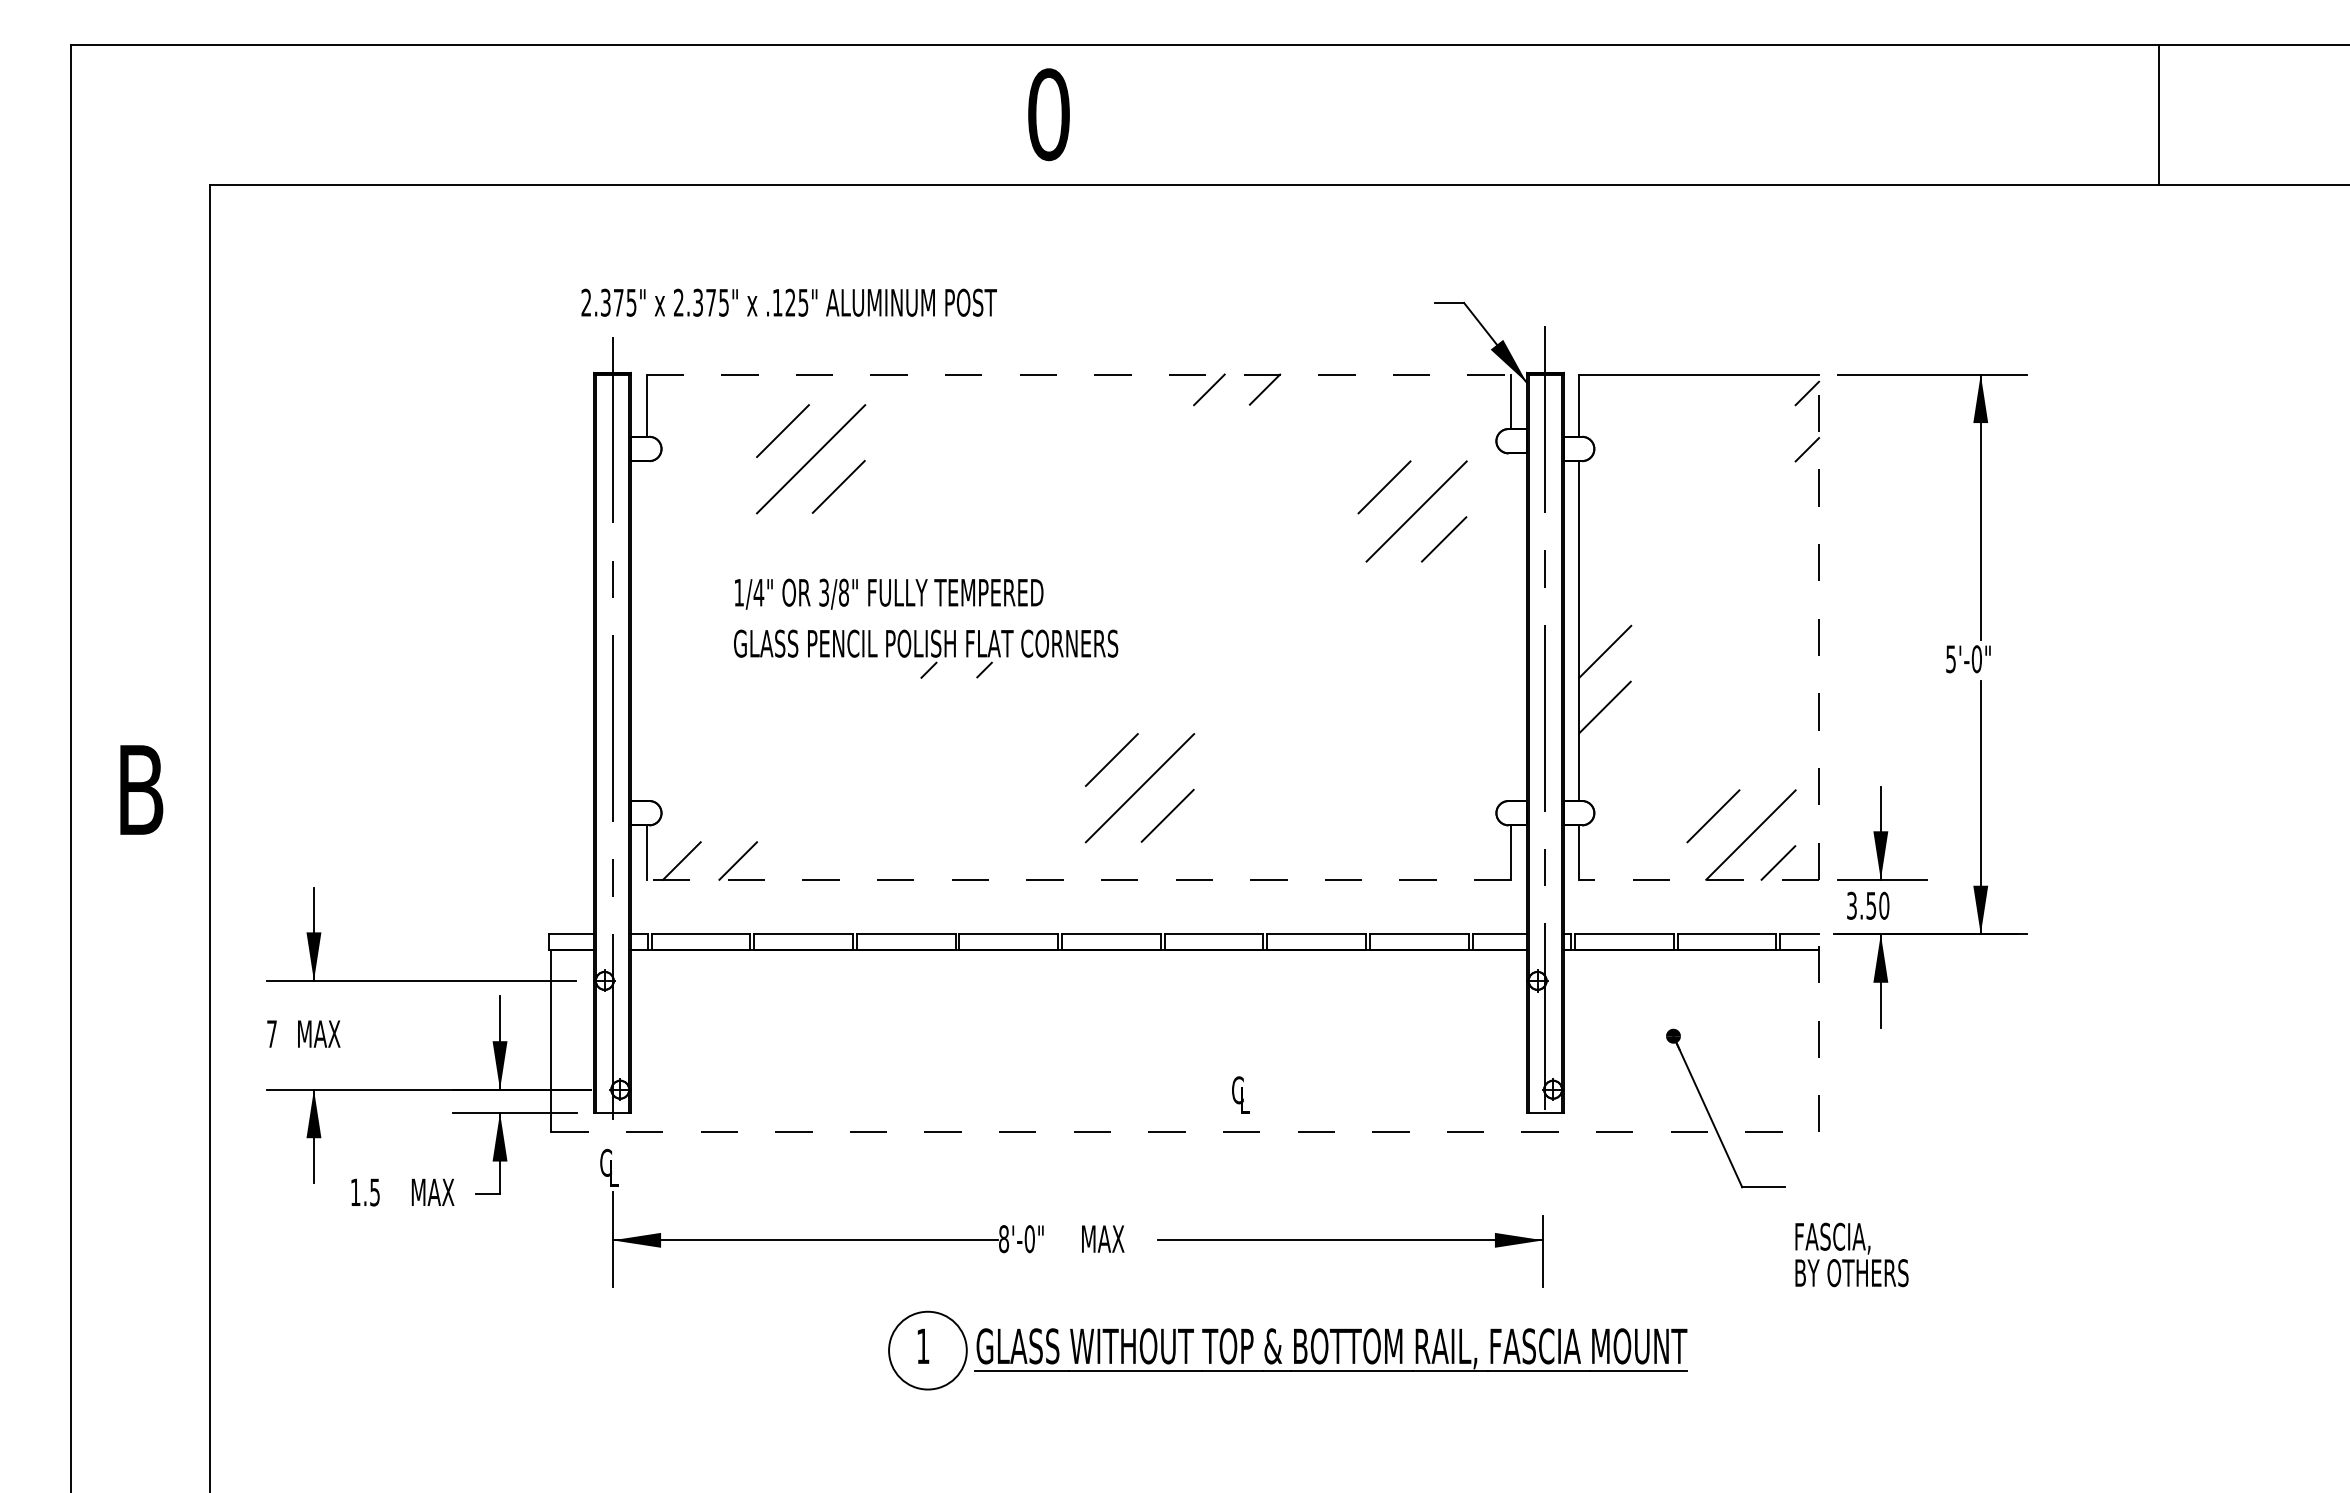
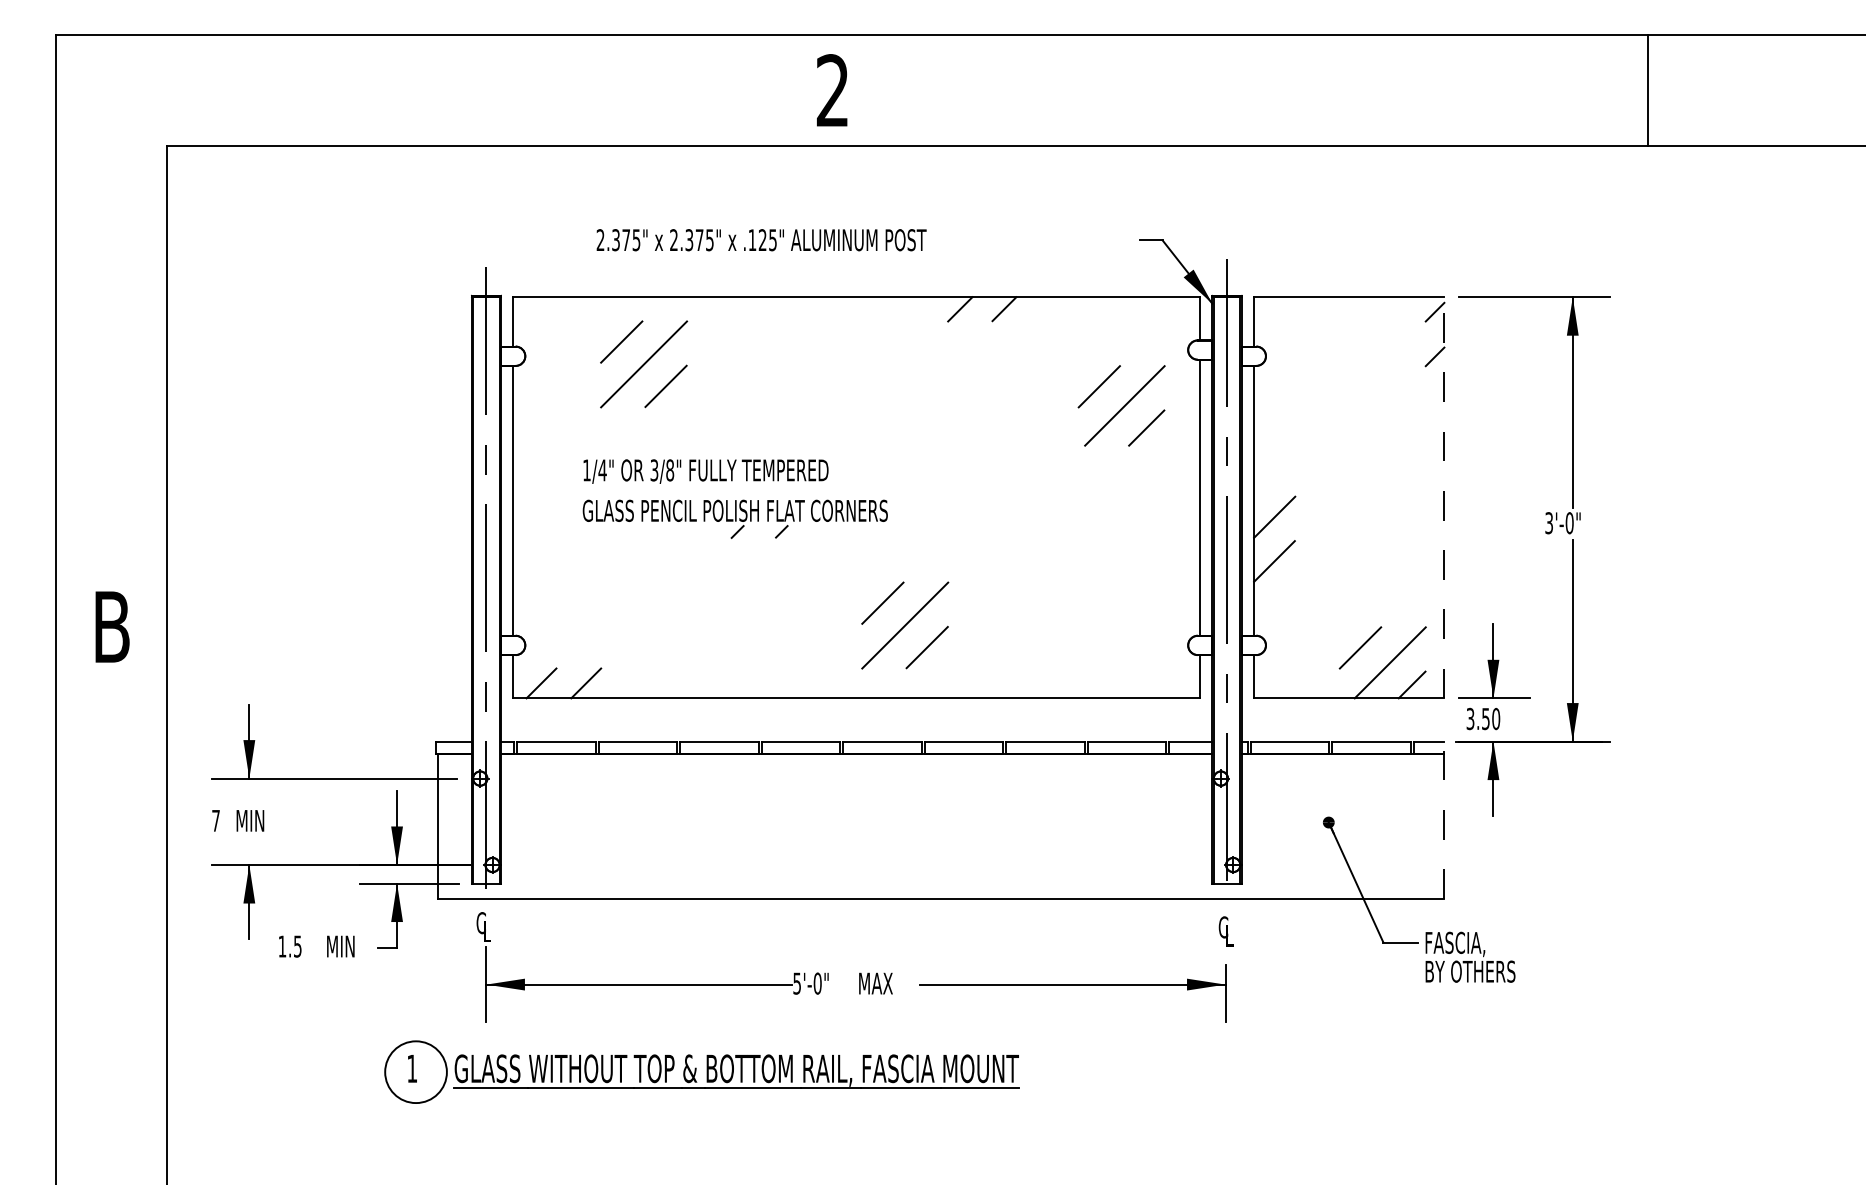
text: (1048, 114) -> (832, 90), 0 -> 2
line: (2159, 114) -> (1648, 90), moved
text: (788, 302) -> (761, 239), moved
line: (1079, 374) -> (857, 297), dashed -> solid
line: (1511, 626) -> (1200, 497), added
line: (646, 630) -> (513, 500), added
text: (1950, 658) -> (1548, 522), 5'-0" -> 3'-0"
line: (1078, 879) -> (856, 698), dashed -> solid
line: (1699, 879) -> (1349, 698), dashed -> solid
text: (326, 1033) -> (259, 820), MAX -> MIN
text: (1240, 1094) -> (1225, 930), moved
line: (1185, 1132) -> (941, 898), dashed -> solid
text: (440, 1191) -> (349, 945), MAX -> MIN
text: (1004, 1239) -> (797, 983), 8'-0" -> 5'-0"
text: (1851, 1254) -> (1470, 956), moved
part: (1281, 1348) -> (696, 1070), moved

